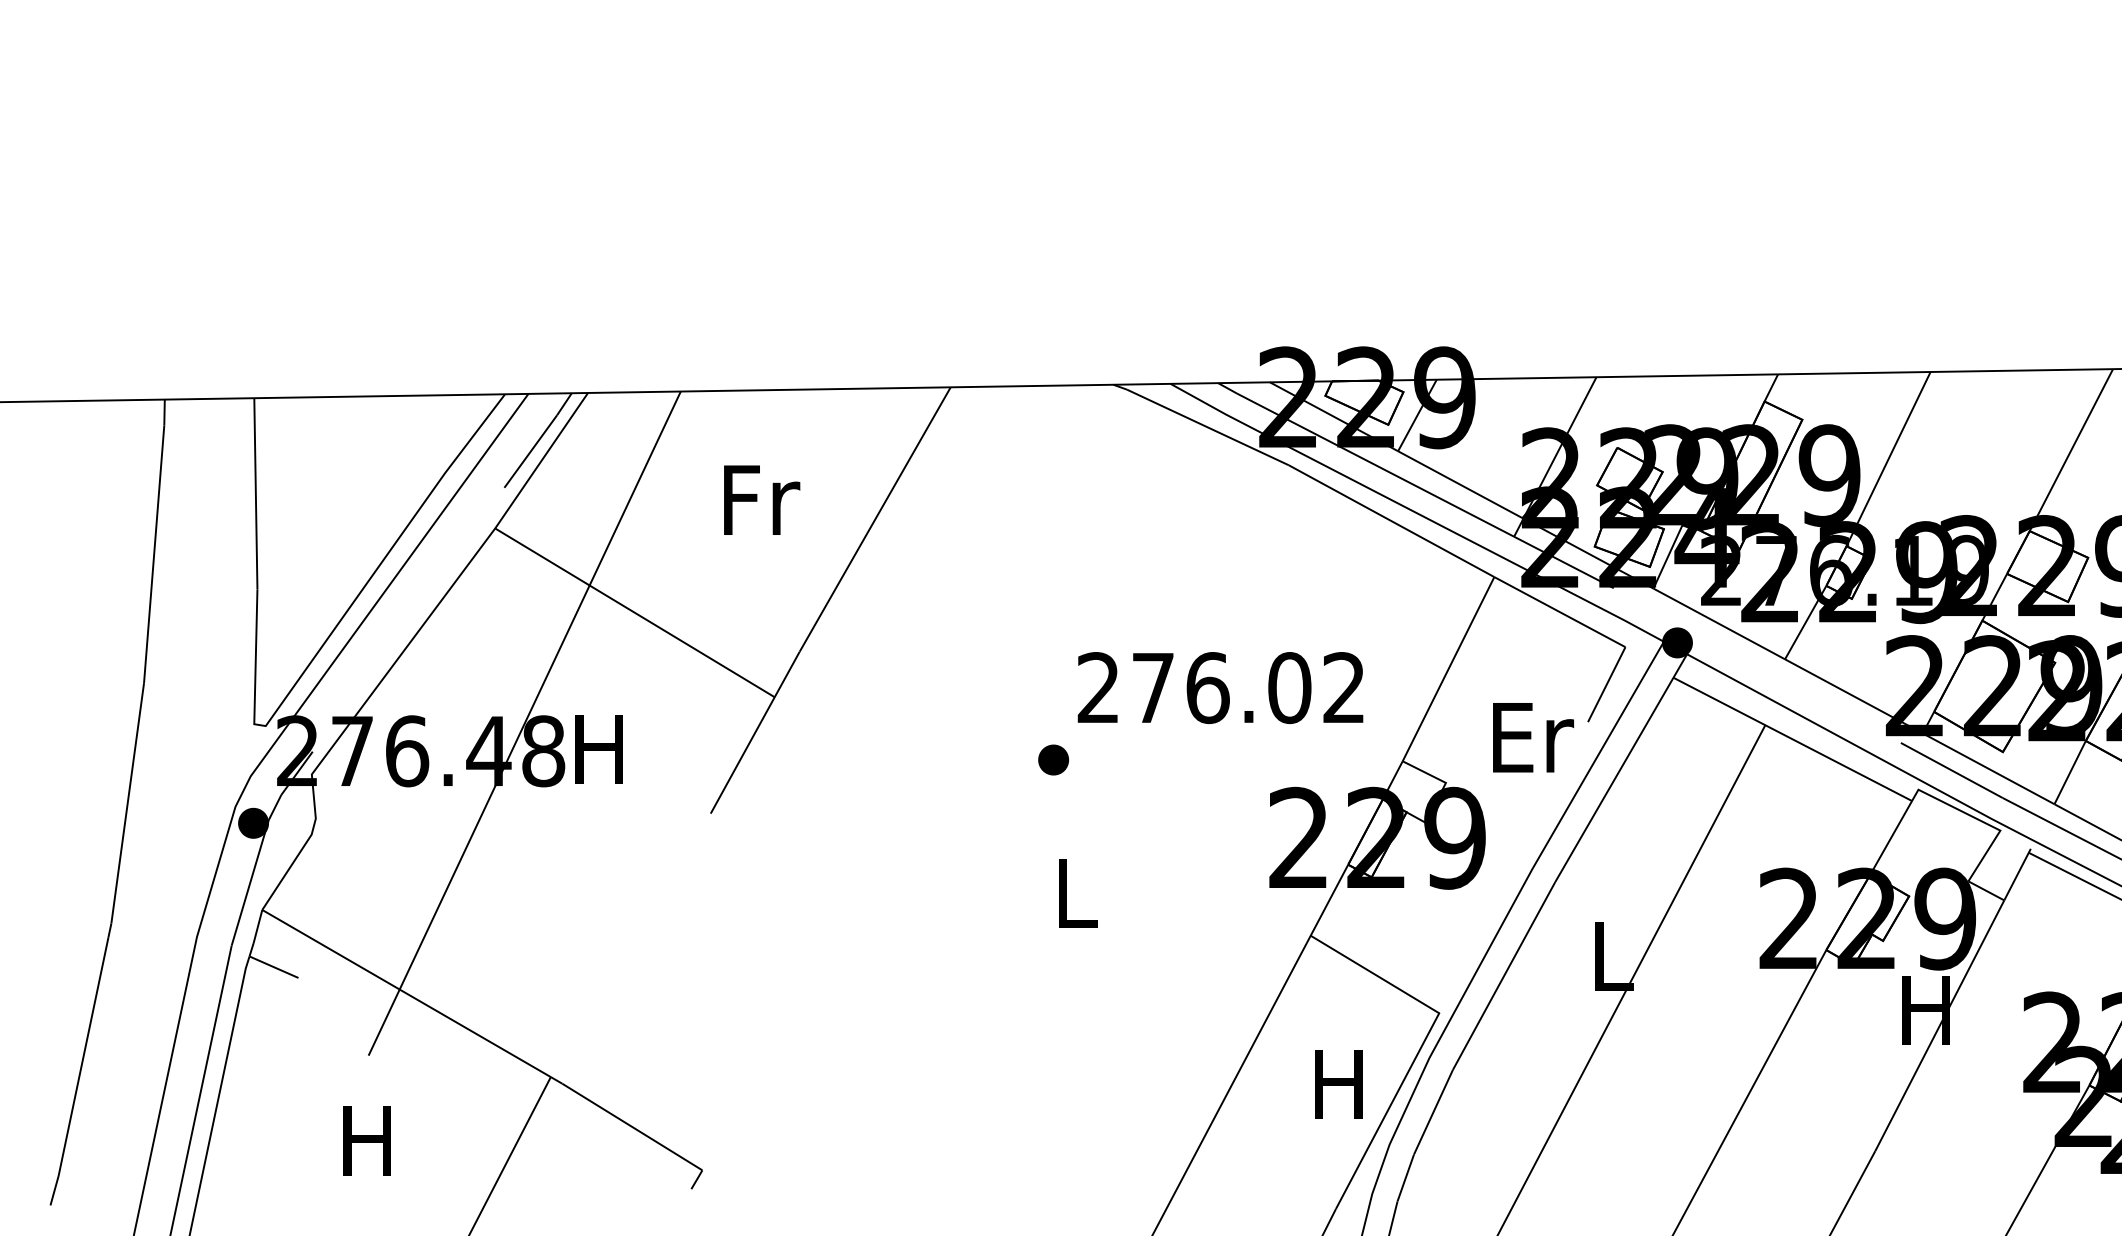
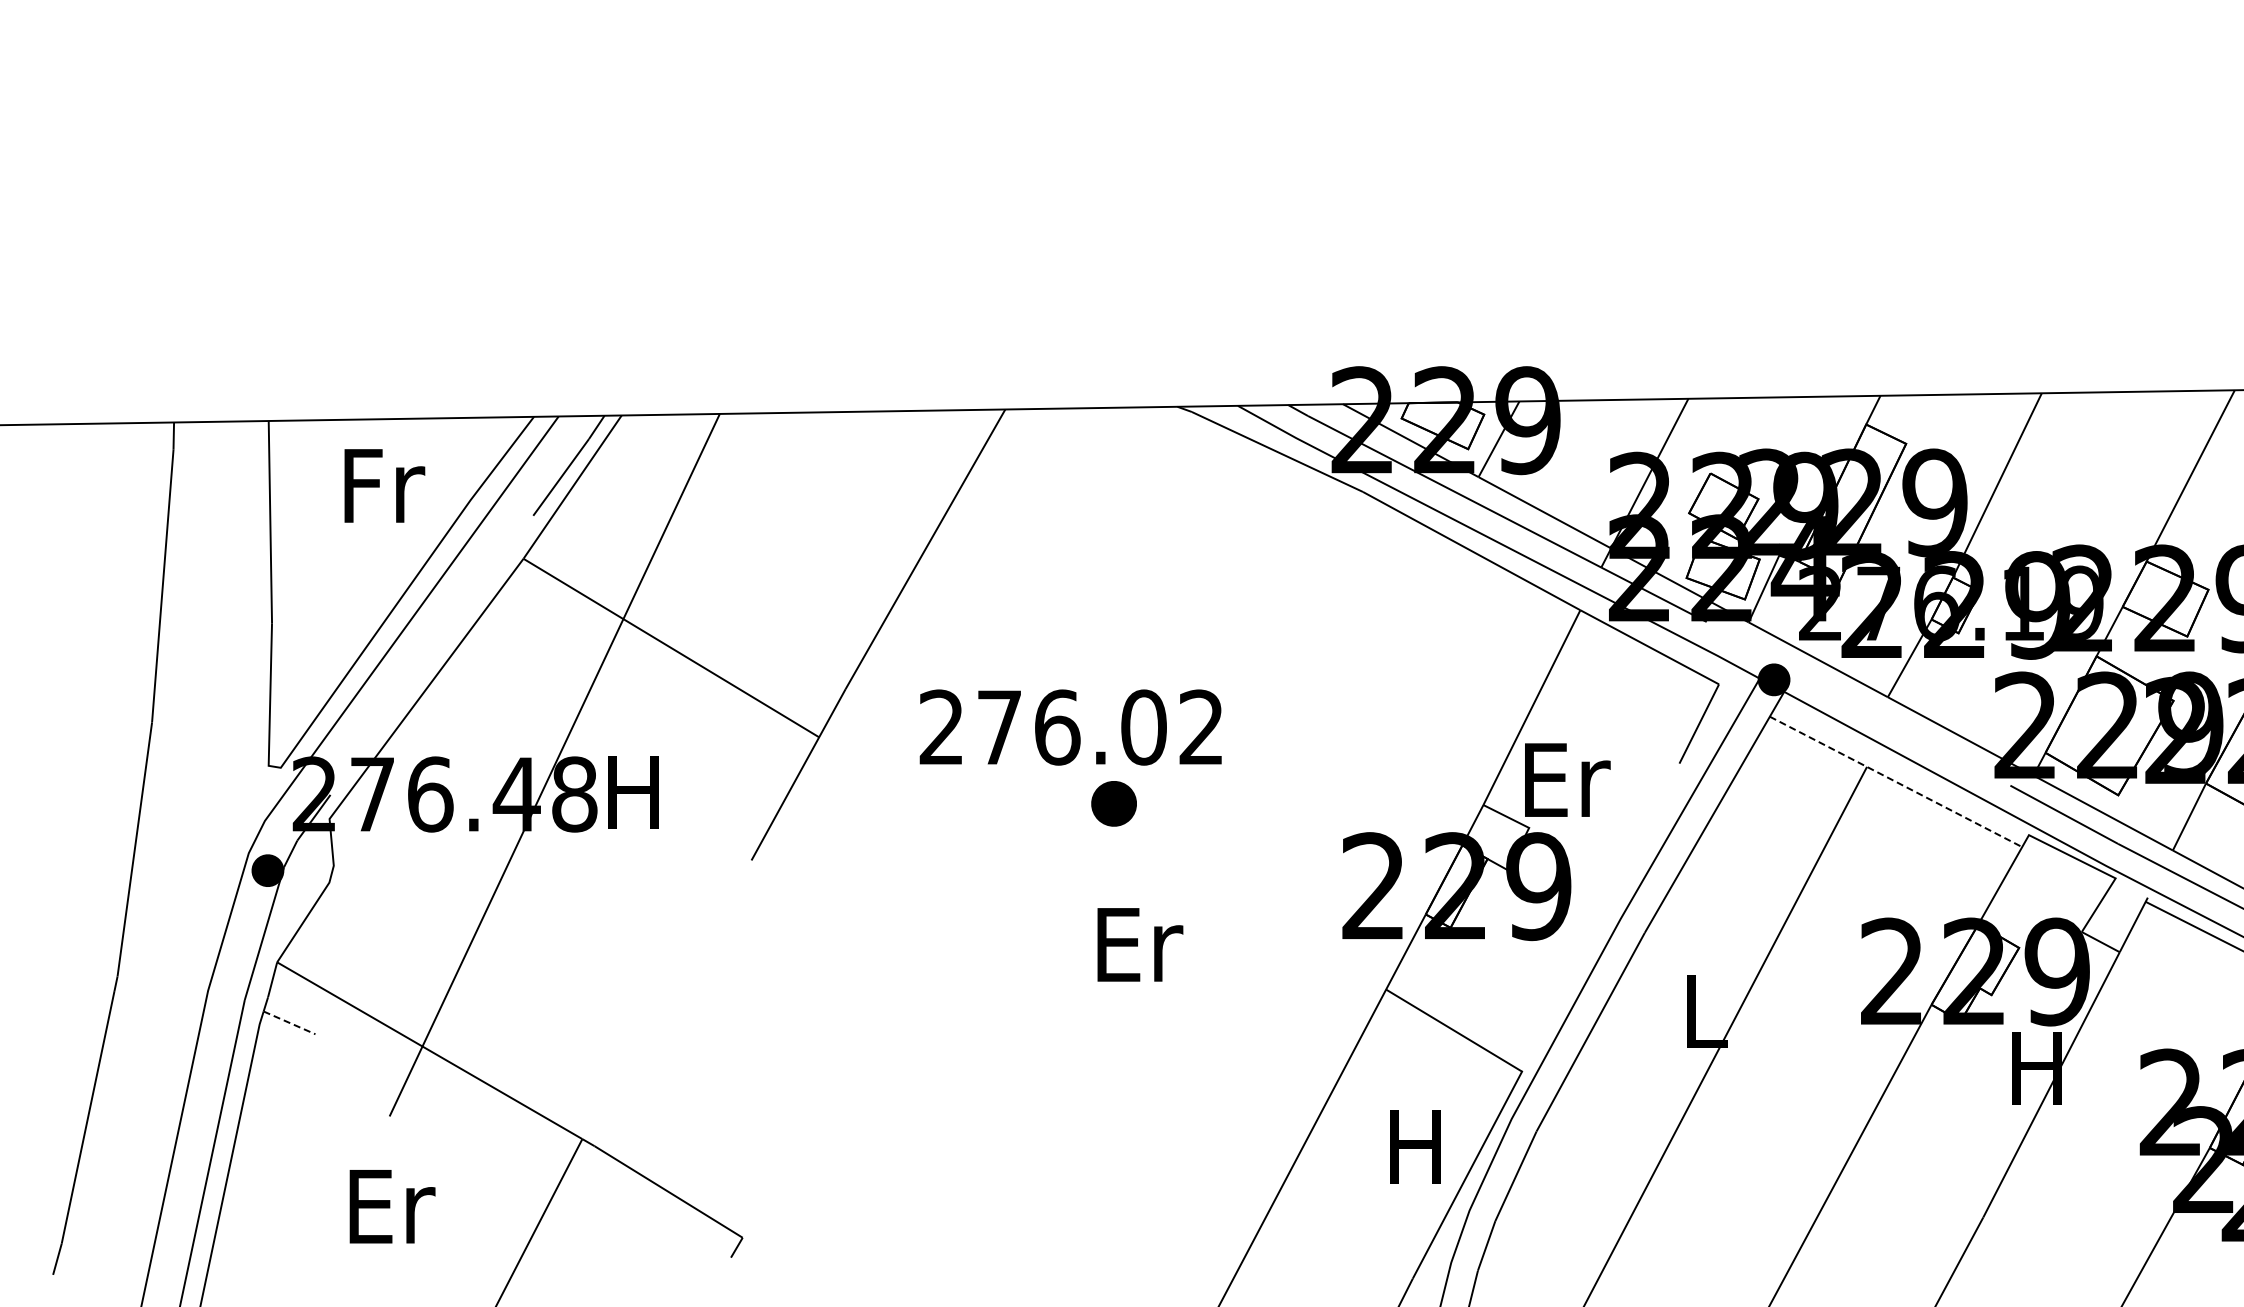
text: (761, 499) -> (384, 485), moved
text: (1220, 687) -> (1070, 727), moved
text: (1533, 737) -> (1567, 779), moved
line: (1793, 739) -> (1896, 782), solid -> dashed
part: (1053, 759) -> (1114, 803), size x1.4
text: (1078, 893) -> (1140, 944), L -> Er
line: (274, 967) -> (290, 1023), solid -> dashed
text: (371, 1140) -> (392, 1206), H -> Er

